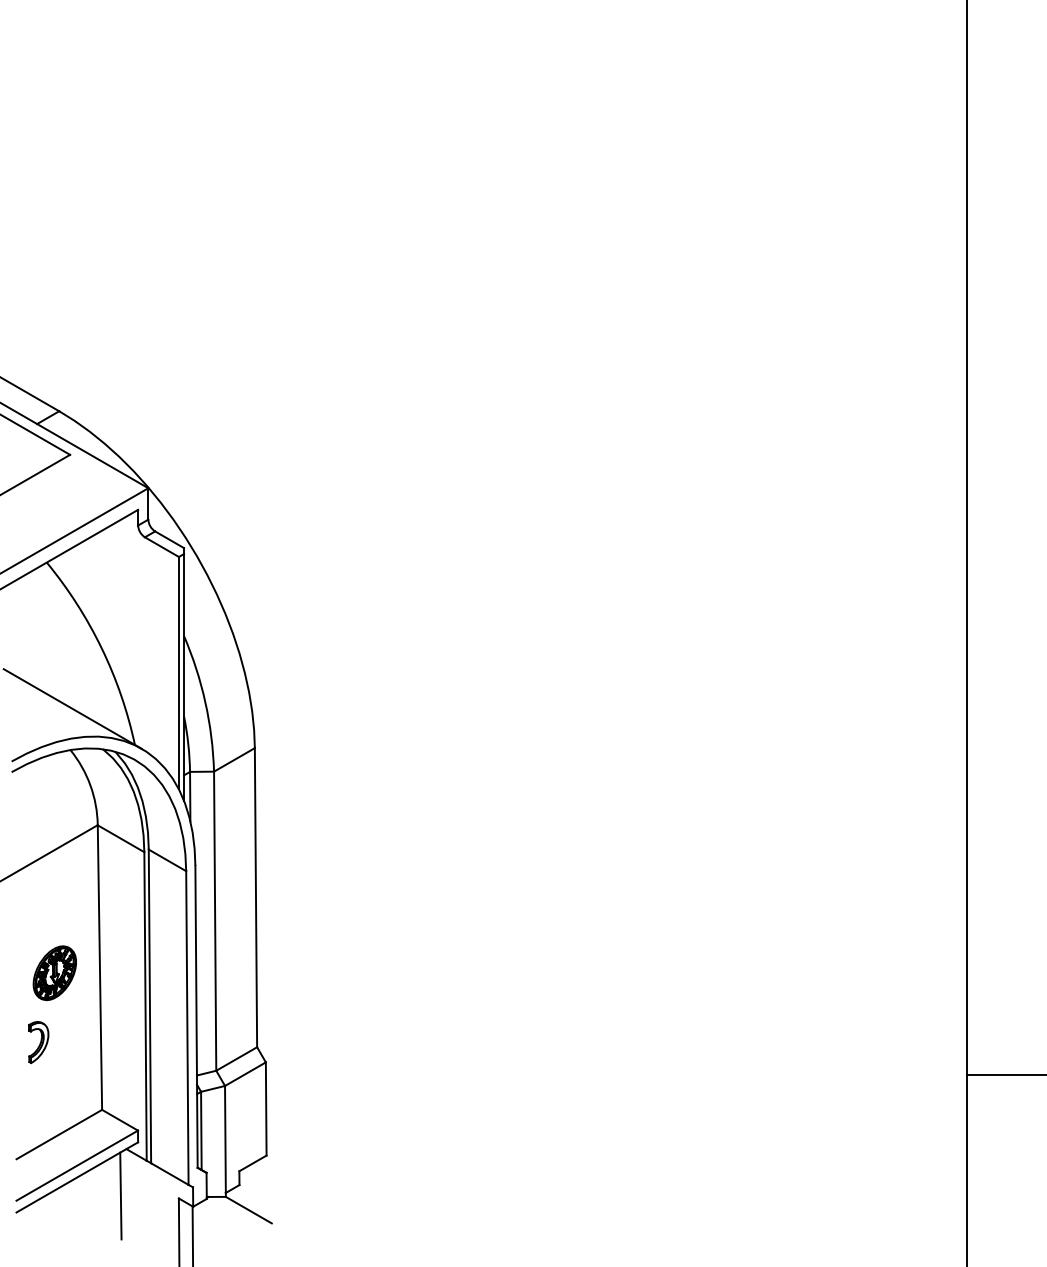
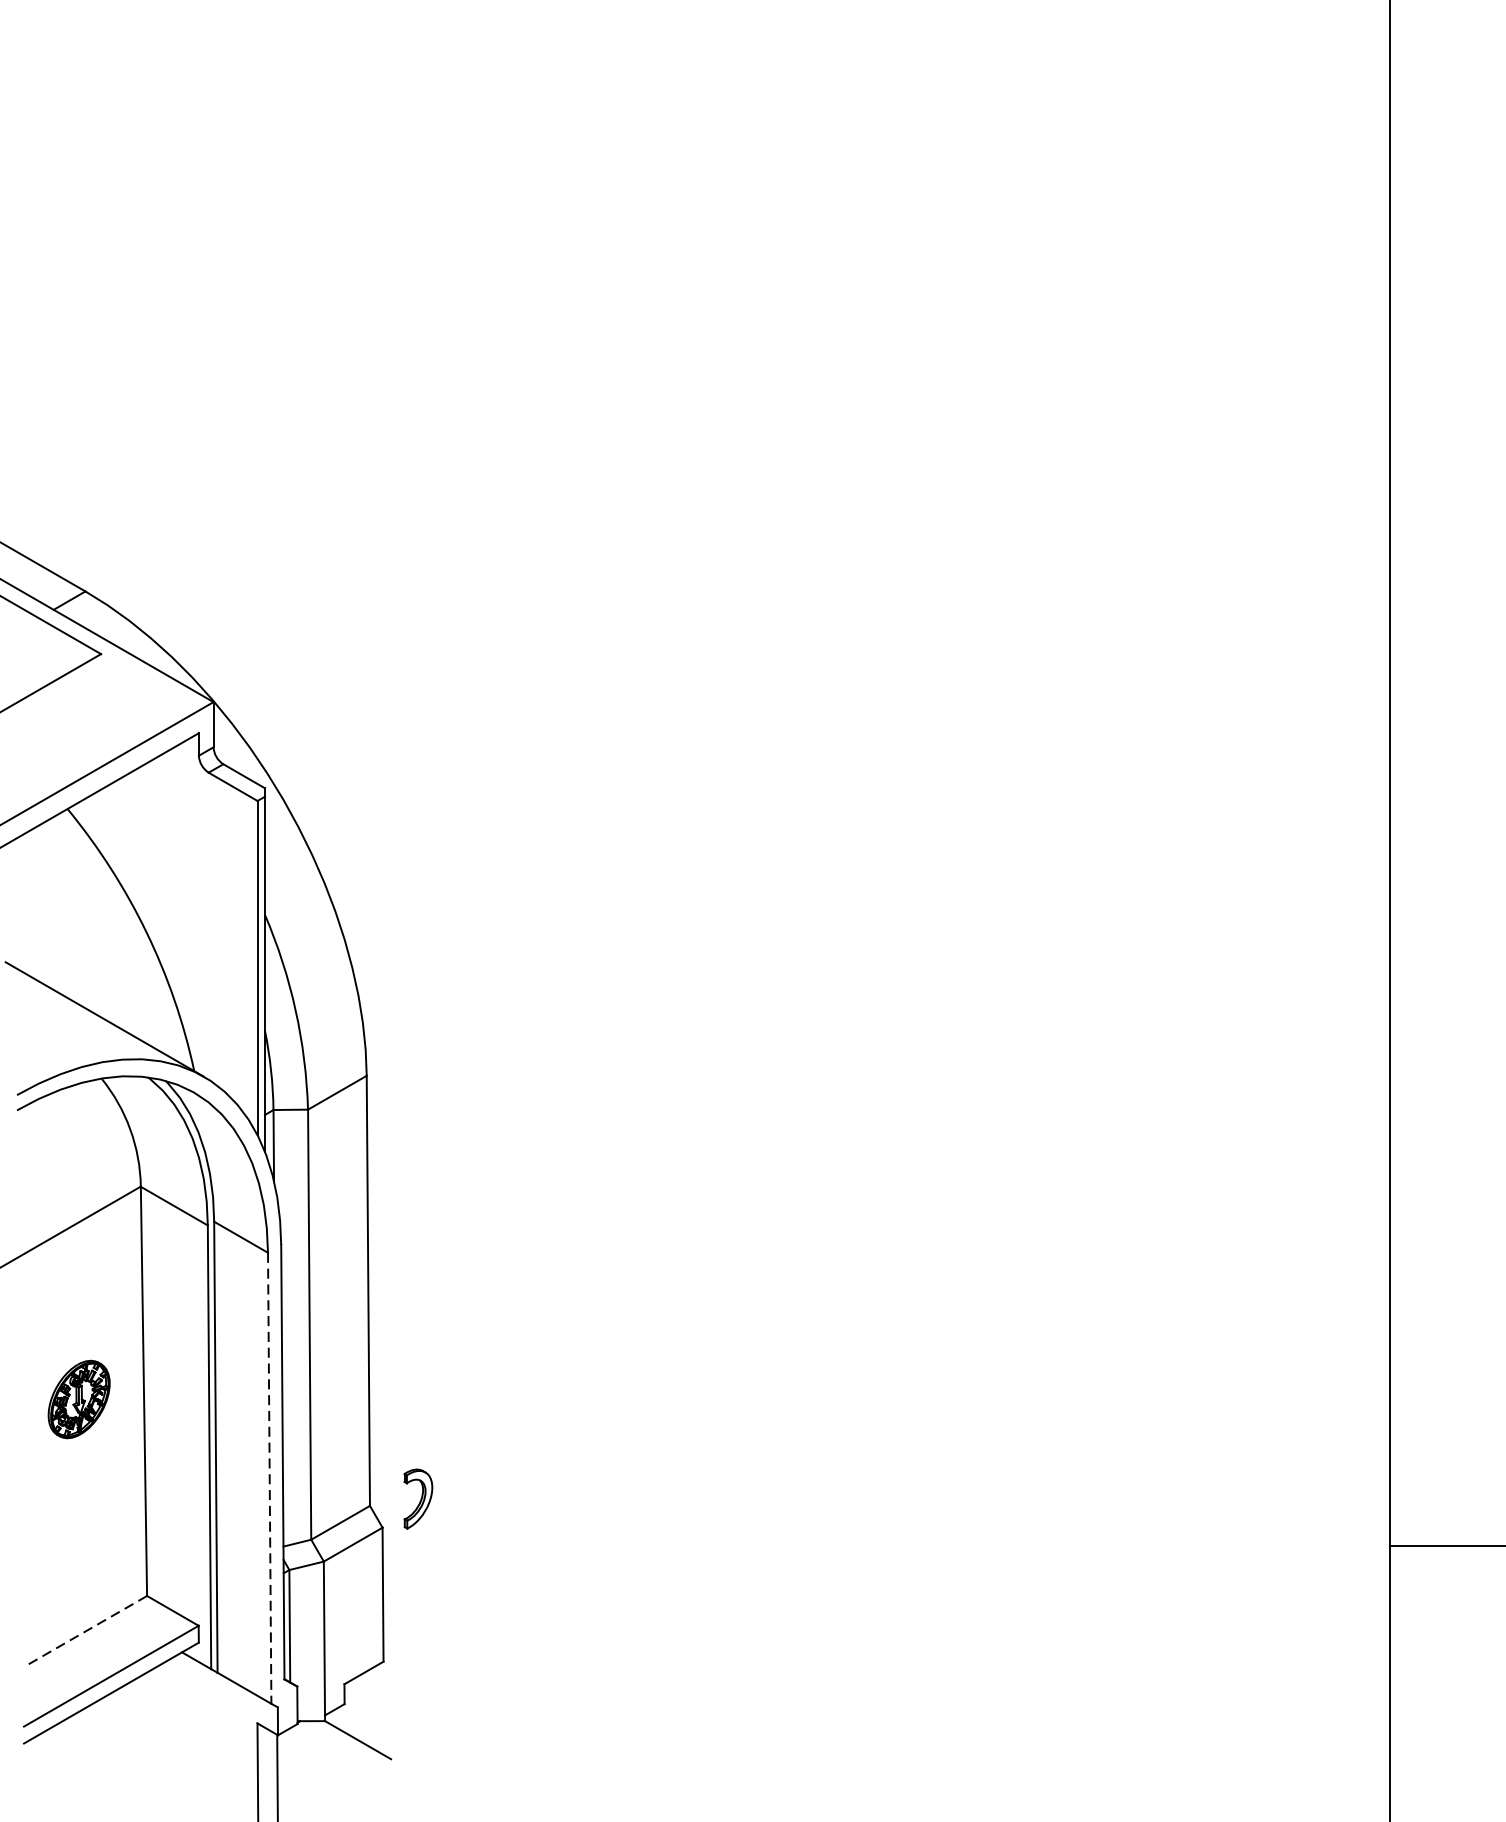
line: (187, 1028) -> (269, 1478), solid -> dashed
part: (38, 1042) -> (417, 1499), moved
line: (58, 1134) -> (84, 1631), solid -> dashed
line: (120, 1195) -> (173, 1719), removed

